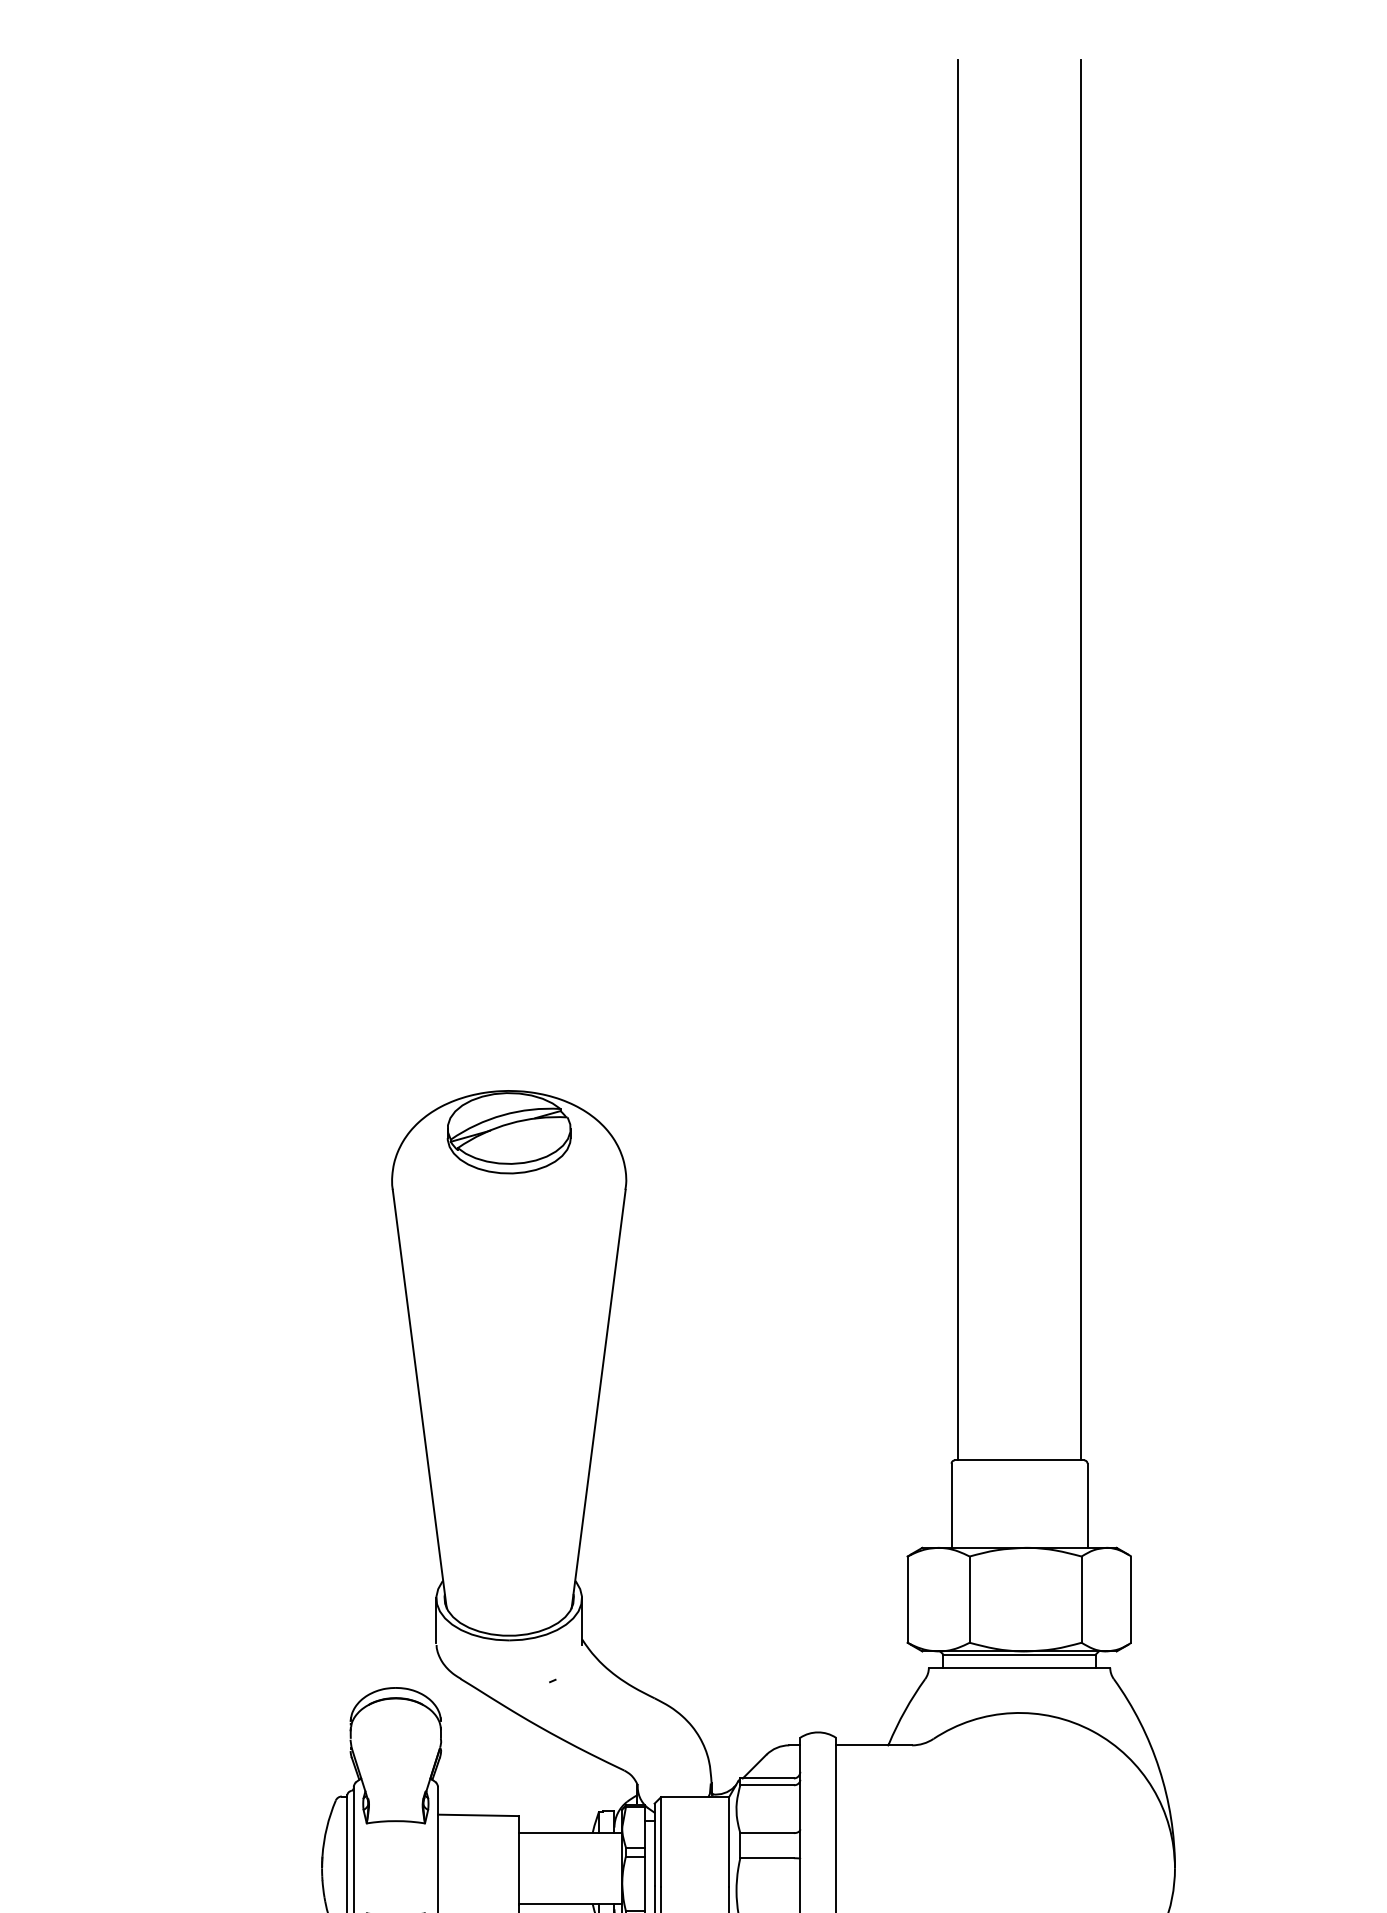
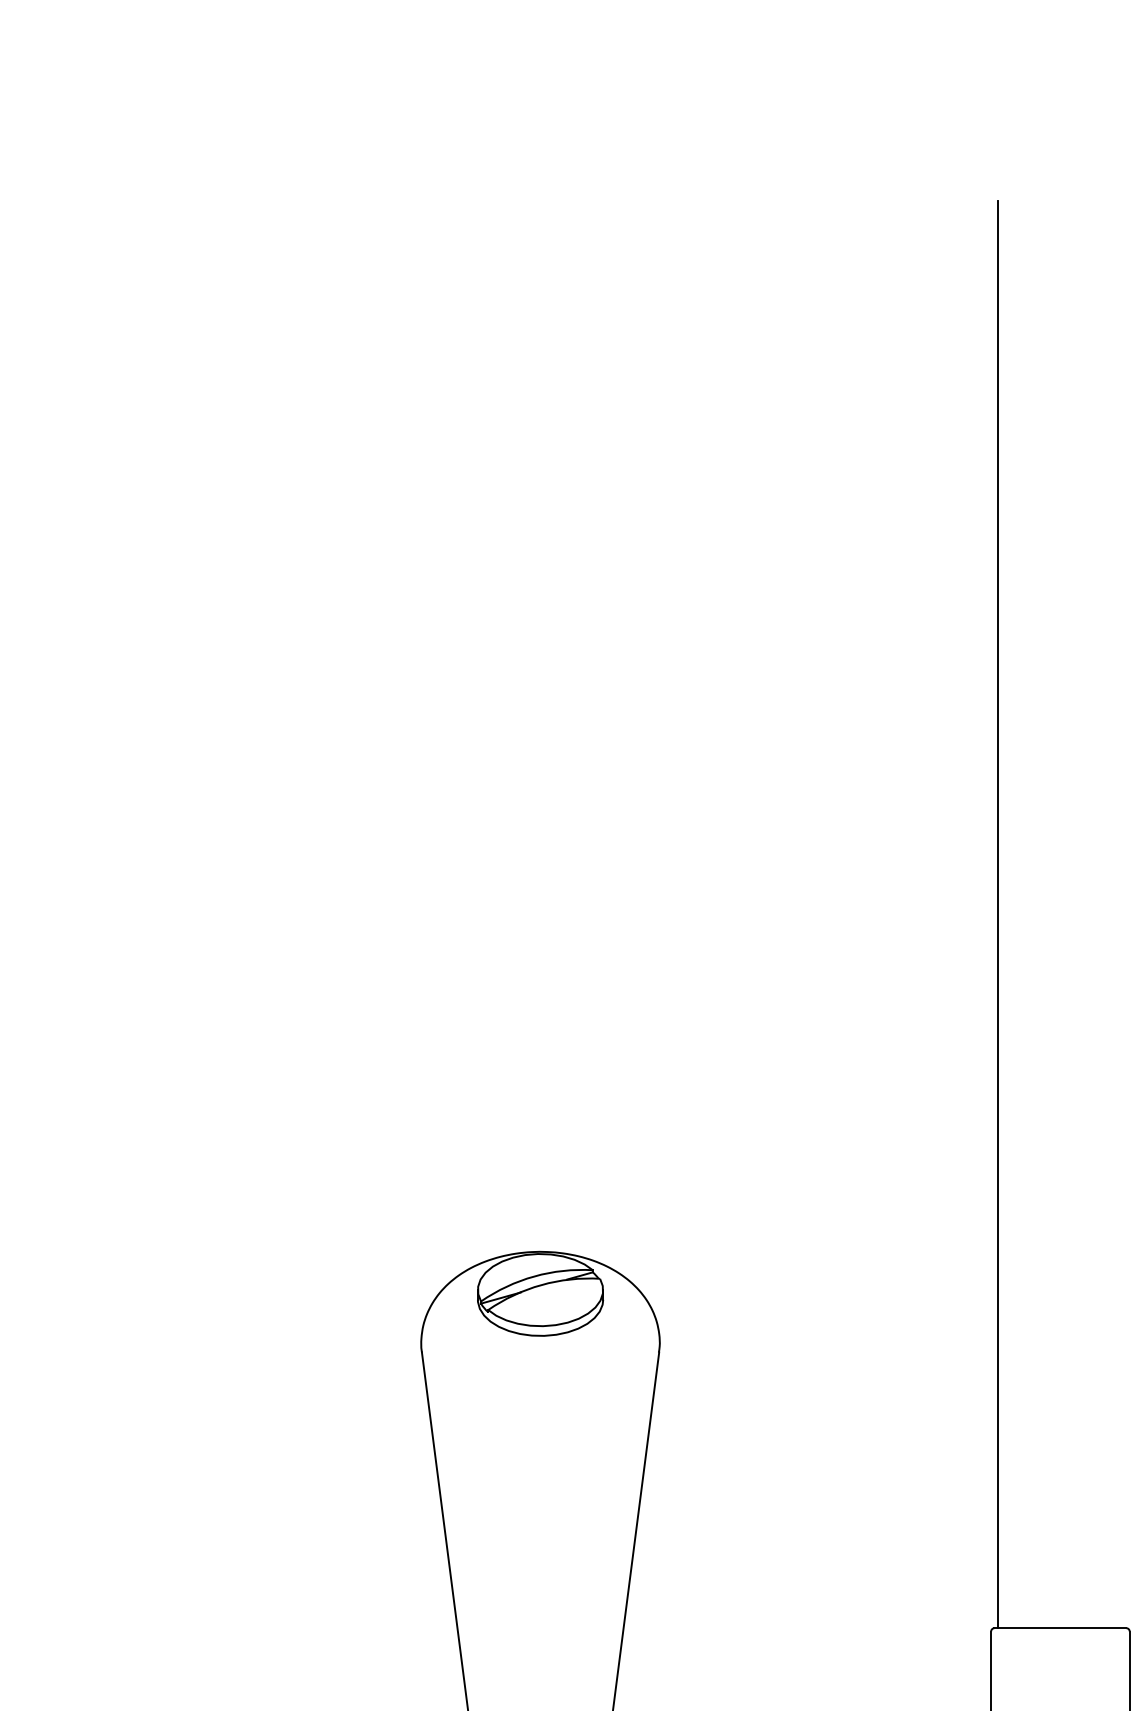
line: (1081, 759) -> (1123, 914), removed

